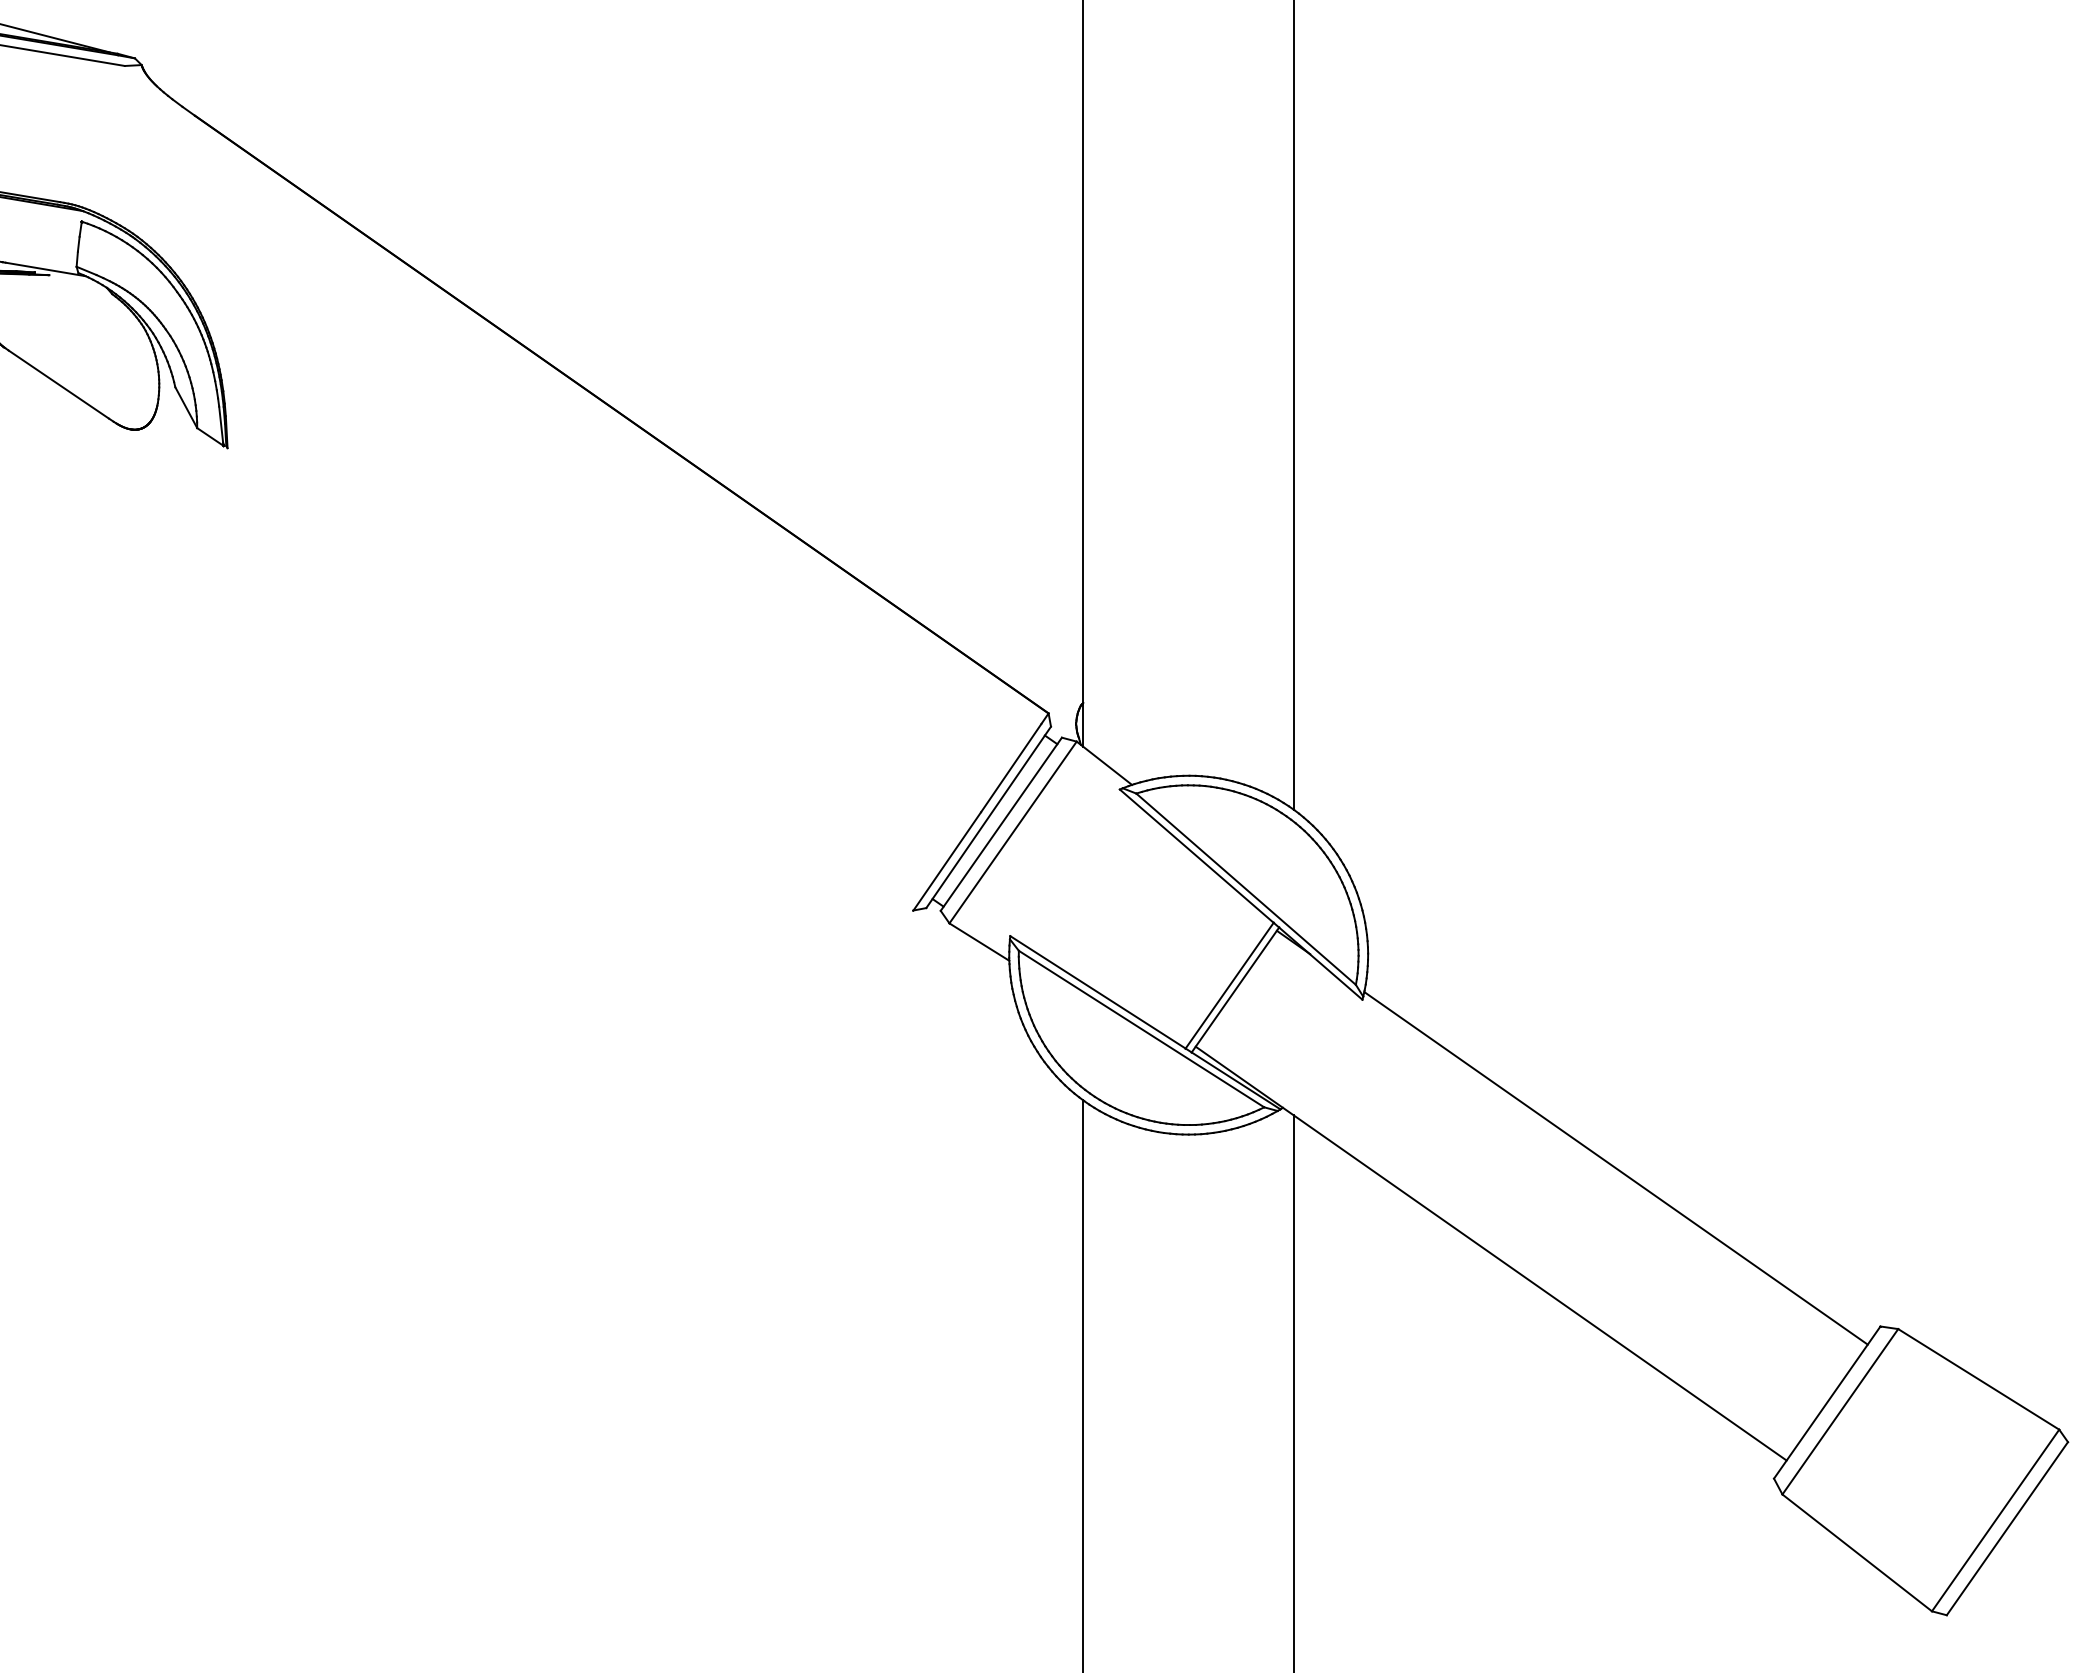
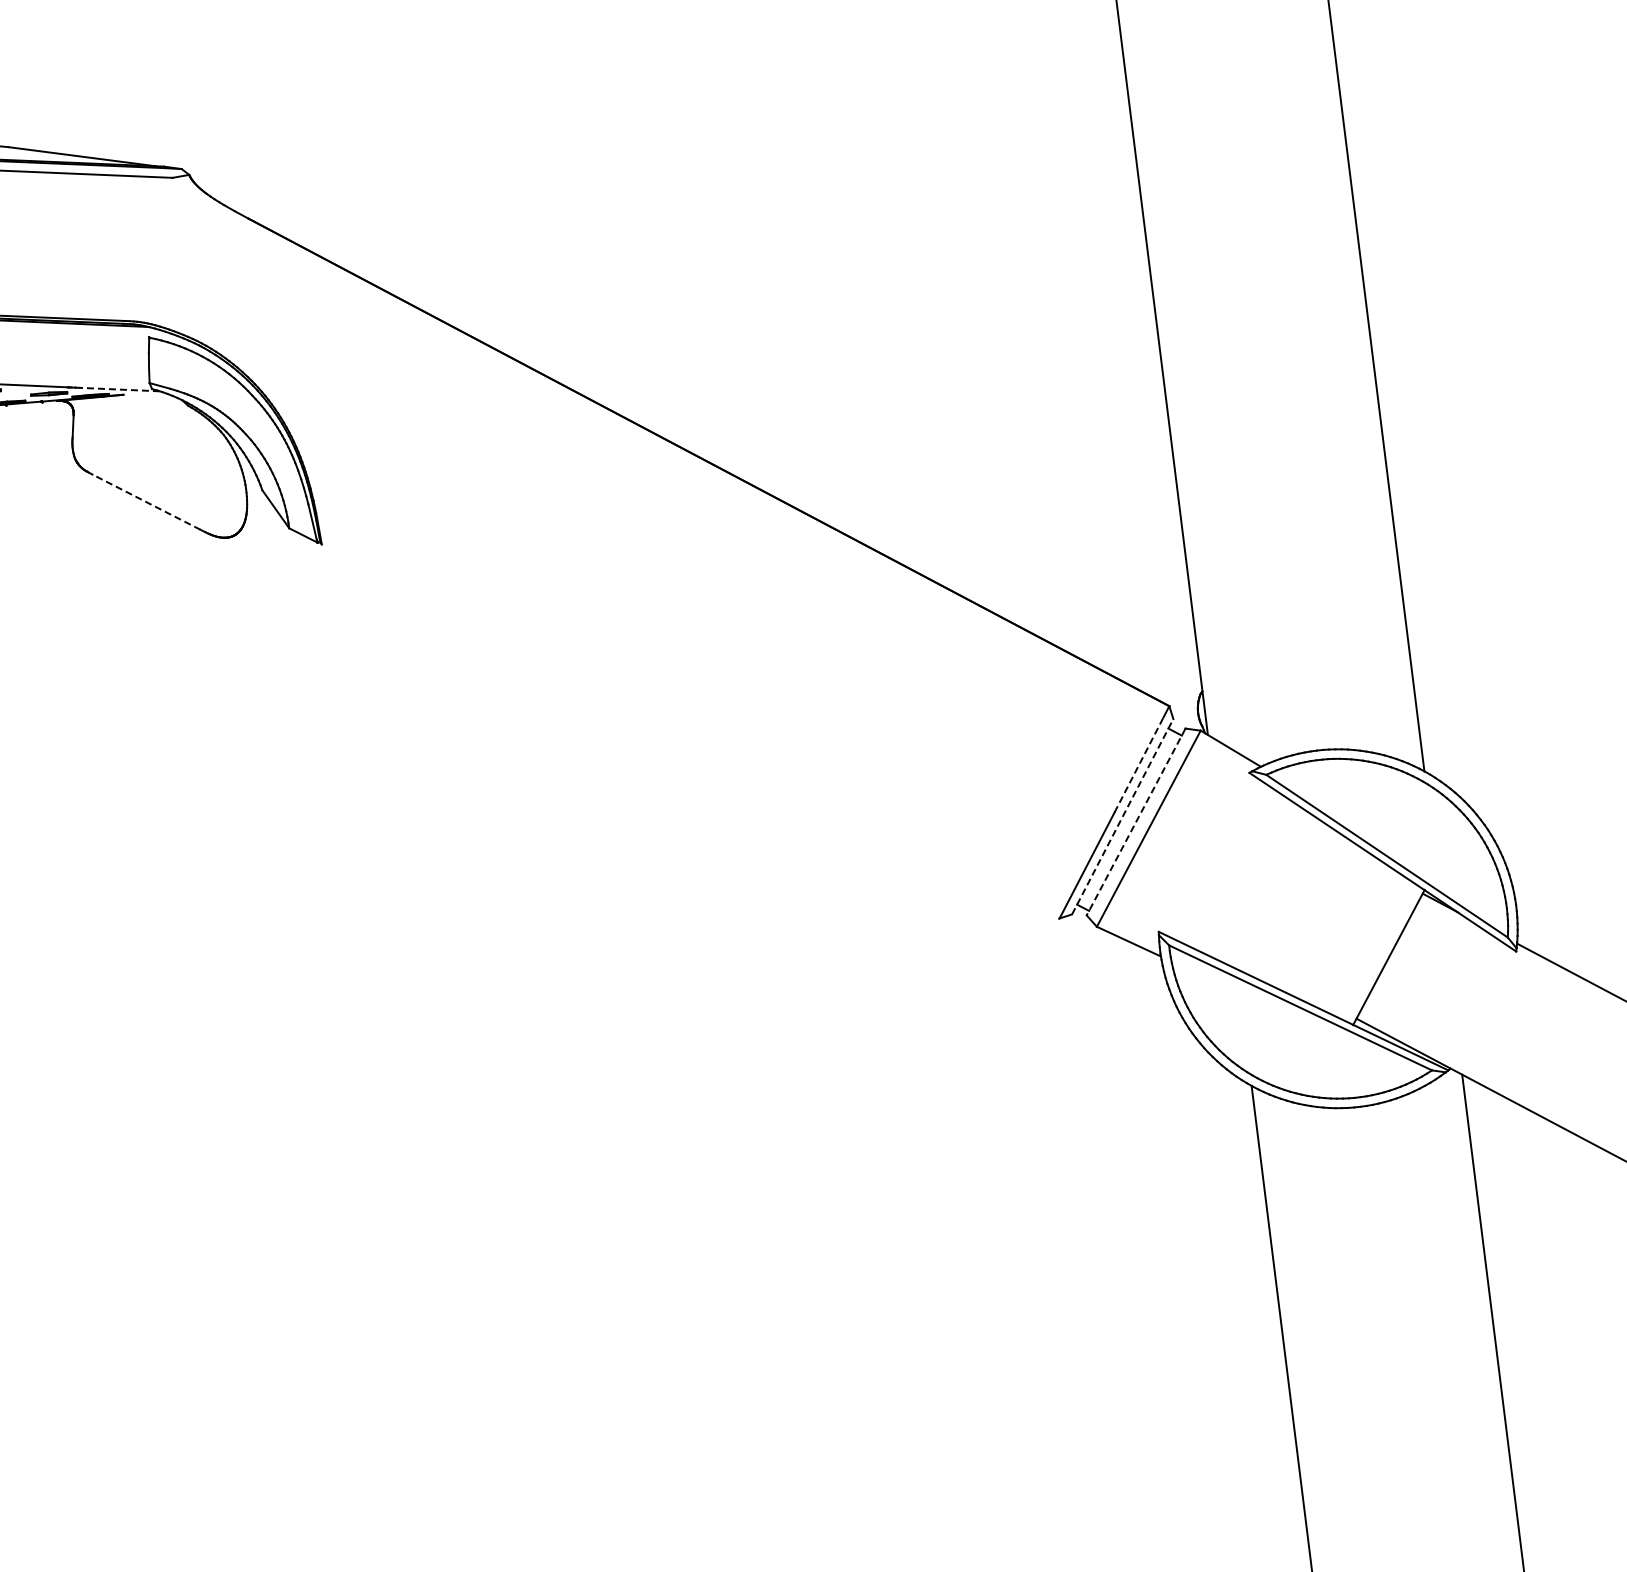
line: (45, 269) -> (119, 389), solid -> dashed
line: (58, 384) -> (146, 502), solid -> dashed
line: (1011, 767) -> (1139, 764), solid -> dashed
line: (988, 816) -> (1122, 815), solid -> dashed
line: (1001, 824) -> (1136, 822), solid -> dashed
line: (1229, 985) -> (1382, 953), removed

